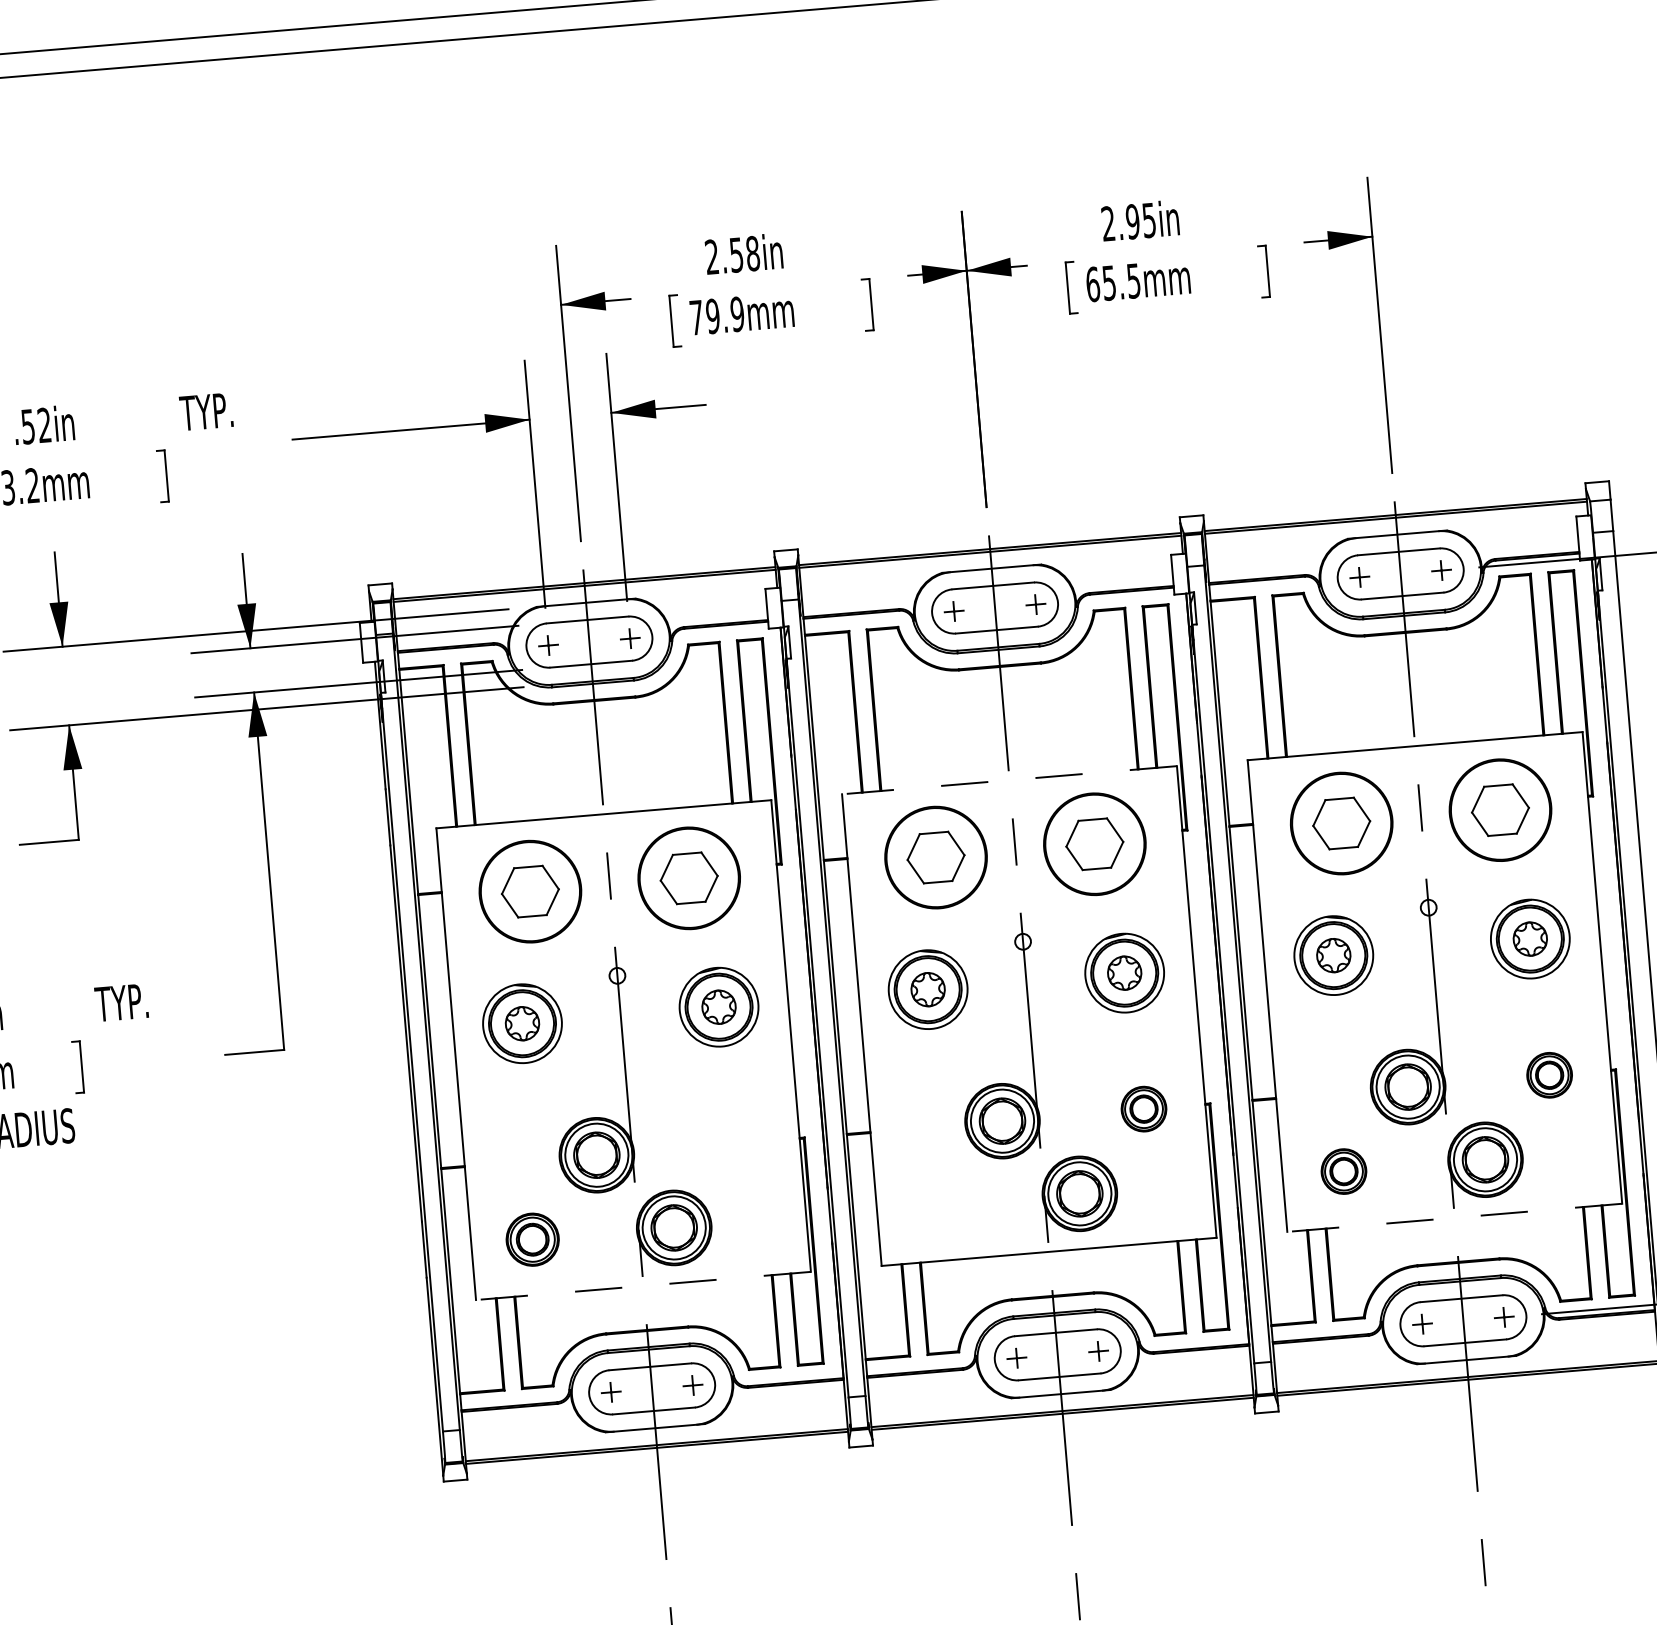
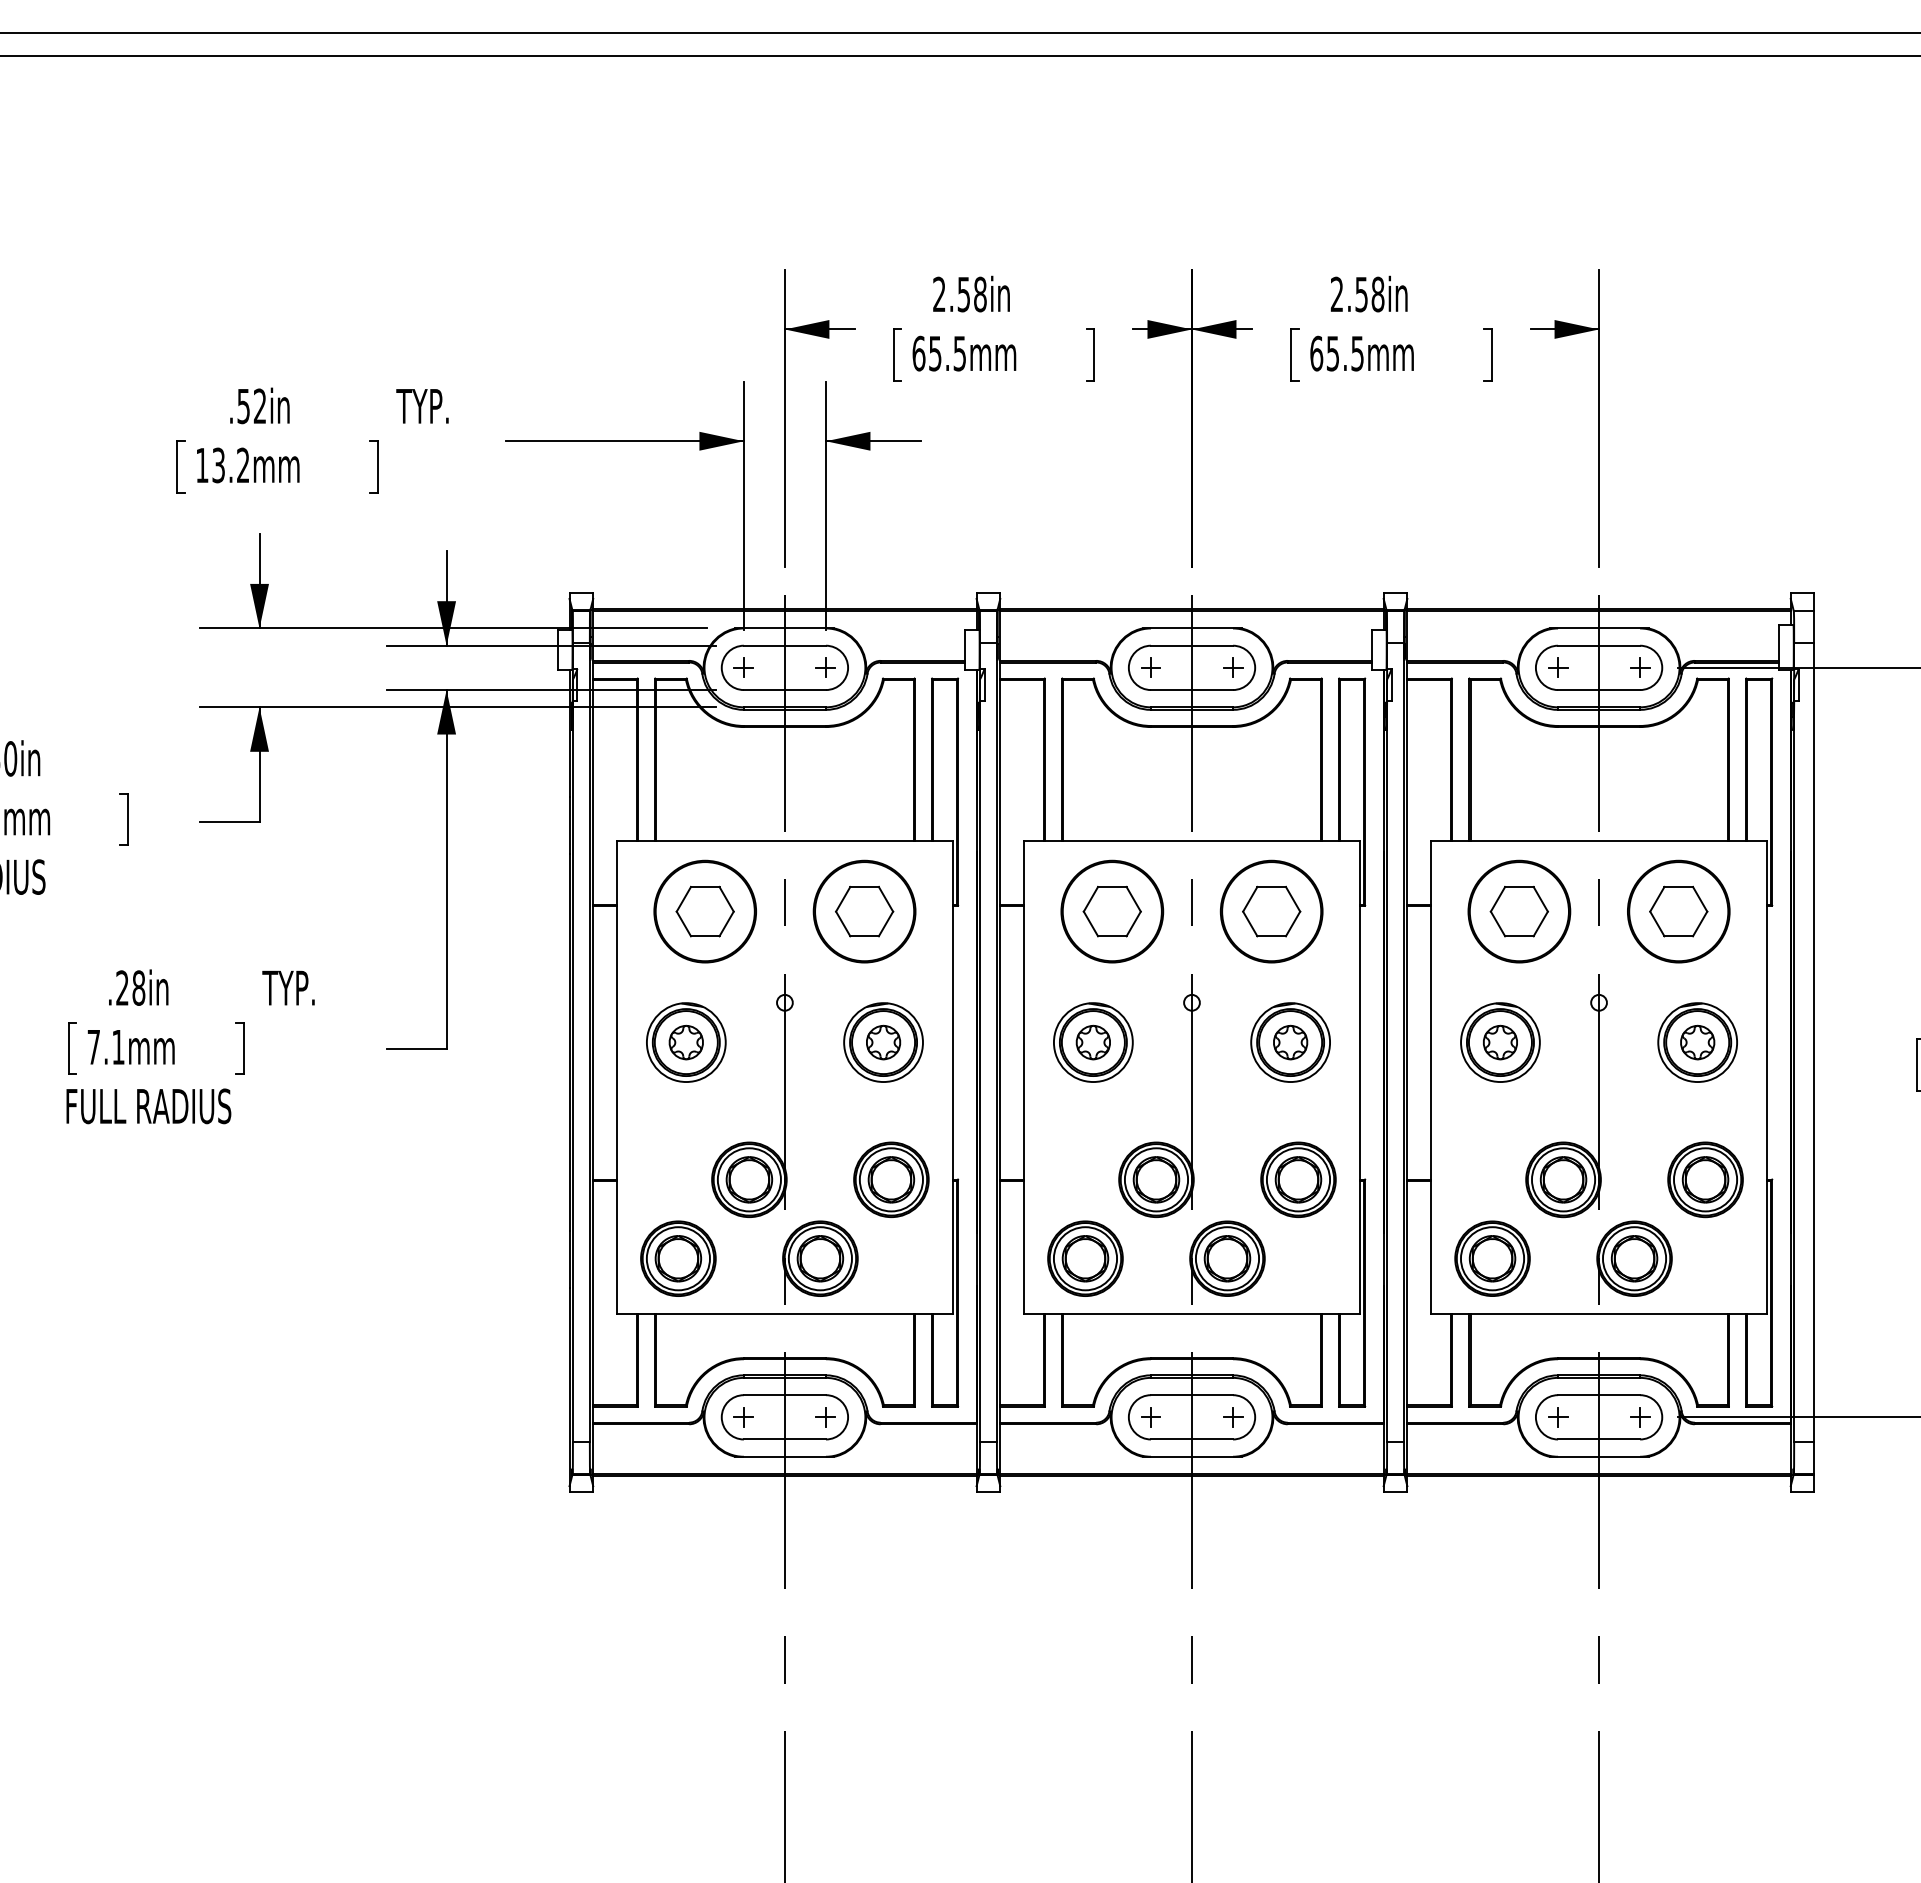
text: (1140, 221) -> (1369, 294), 2.95in -> 2.58in
text: (717, 315) -> (939, 353), 79.9mm -> 65.5mm
line: (1009, 780) -> (1191, 840), dashed -> solid
part: (1549, 1074) -> (1705, 1179), size x1.67
part: (1144, 1108) -> (1298, 1179), size x1.67
part: (738, 1143) -> (891, 1179), added
part: (1343, 1171) -> (1492, 1258), size x1.67
part: (938, 1205) -> (1085, 1258), added
line: (1454, 1218) -> (1598, 1314), dashed -> solid
part: (532, 1239) -> (678, 1258), size x1.43
line: (643, 1286) -> (784, 1314), dashed -> solid

